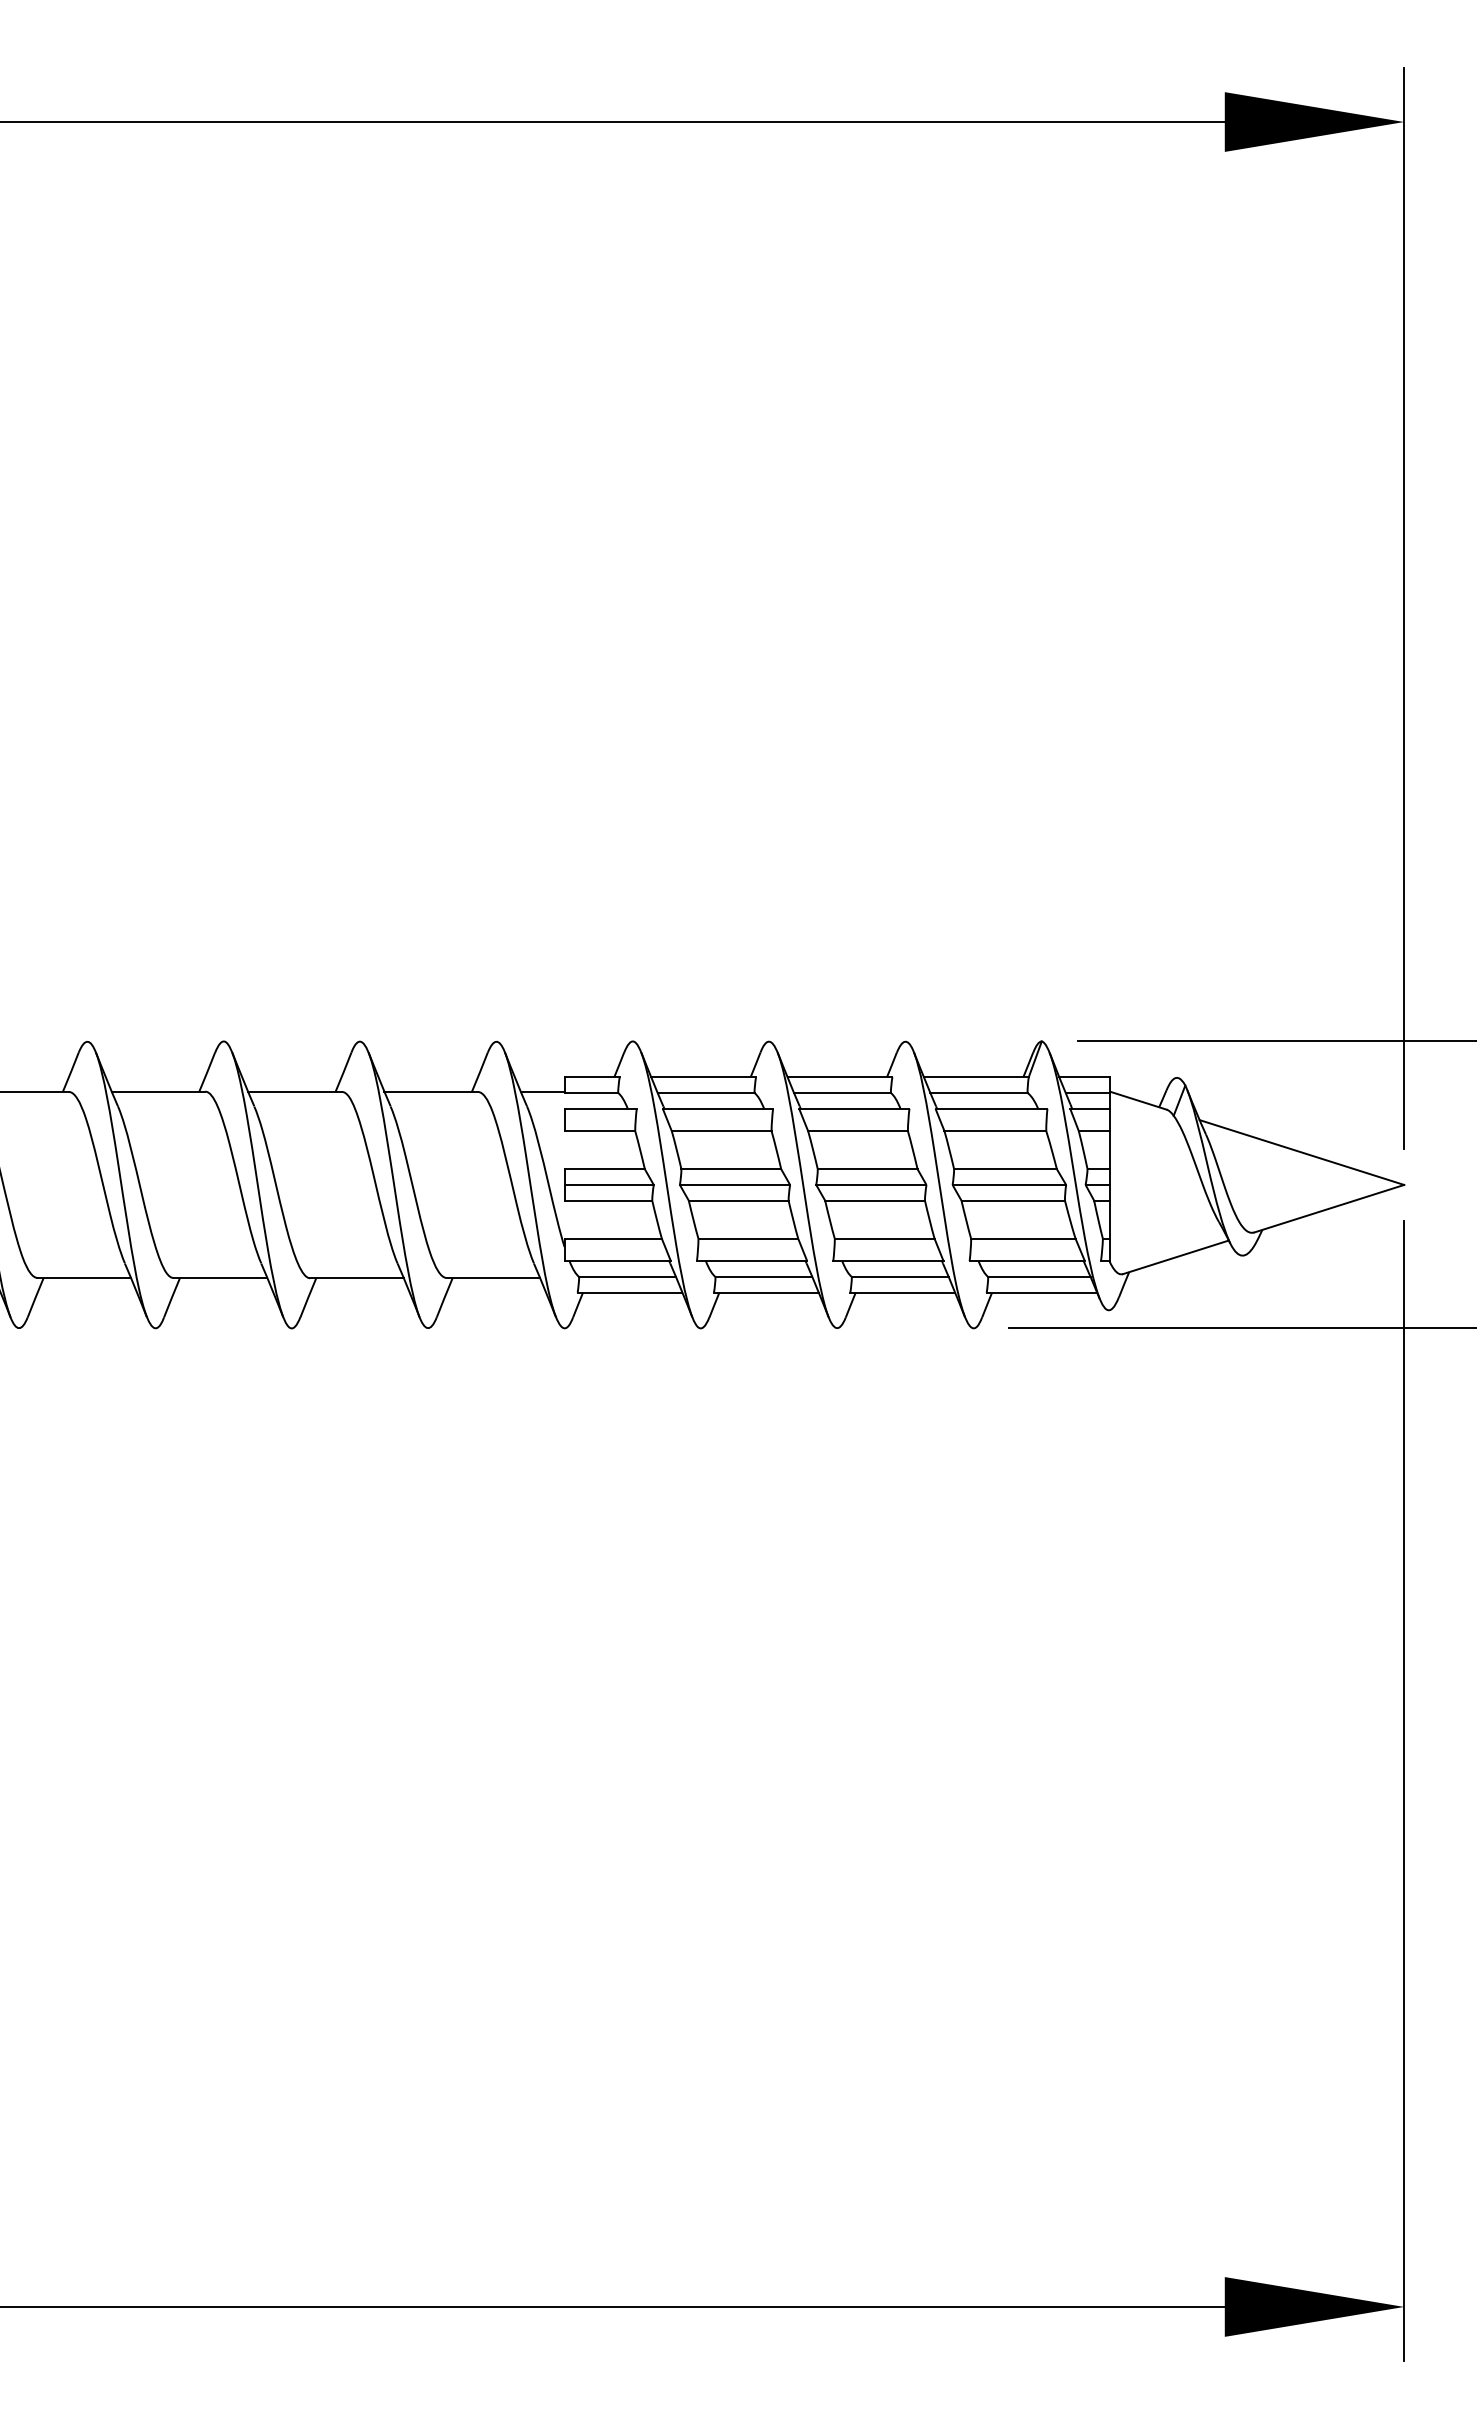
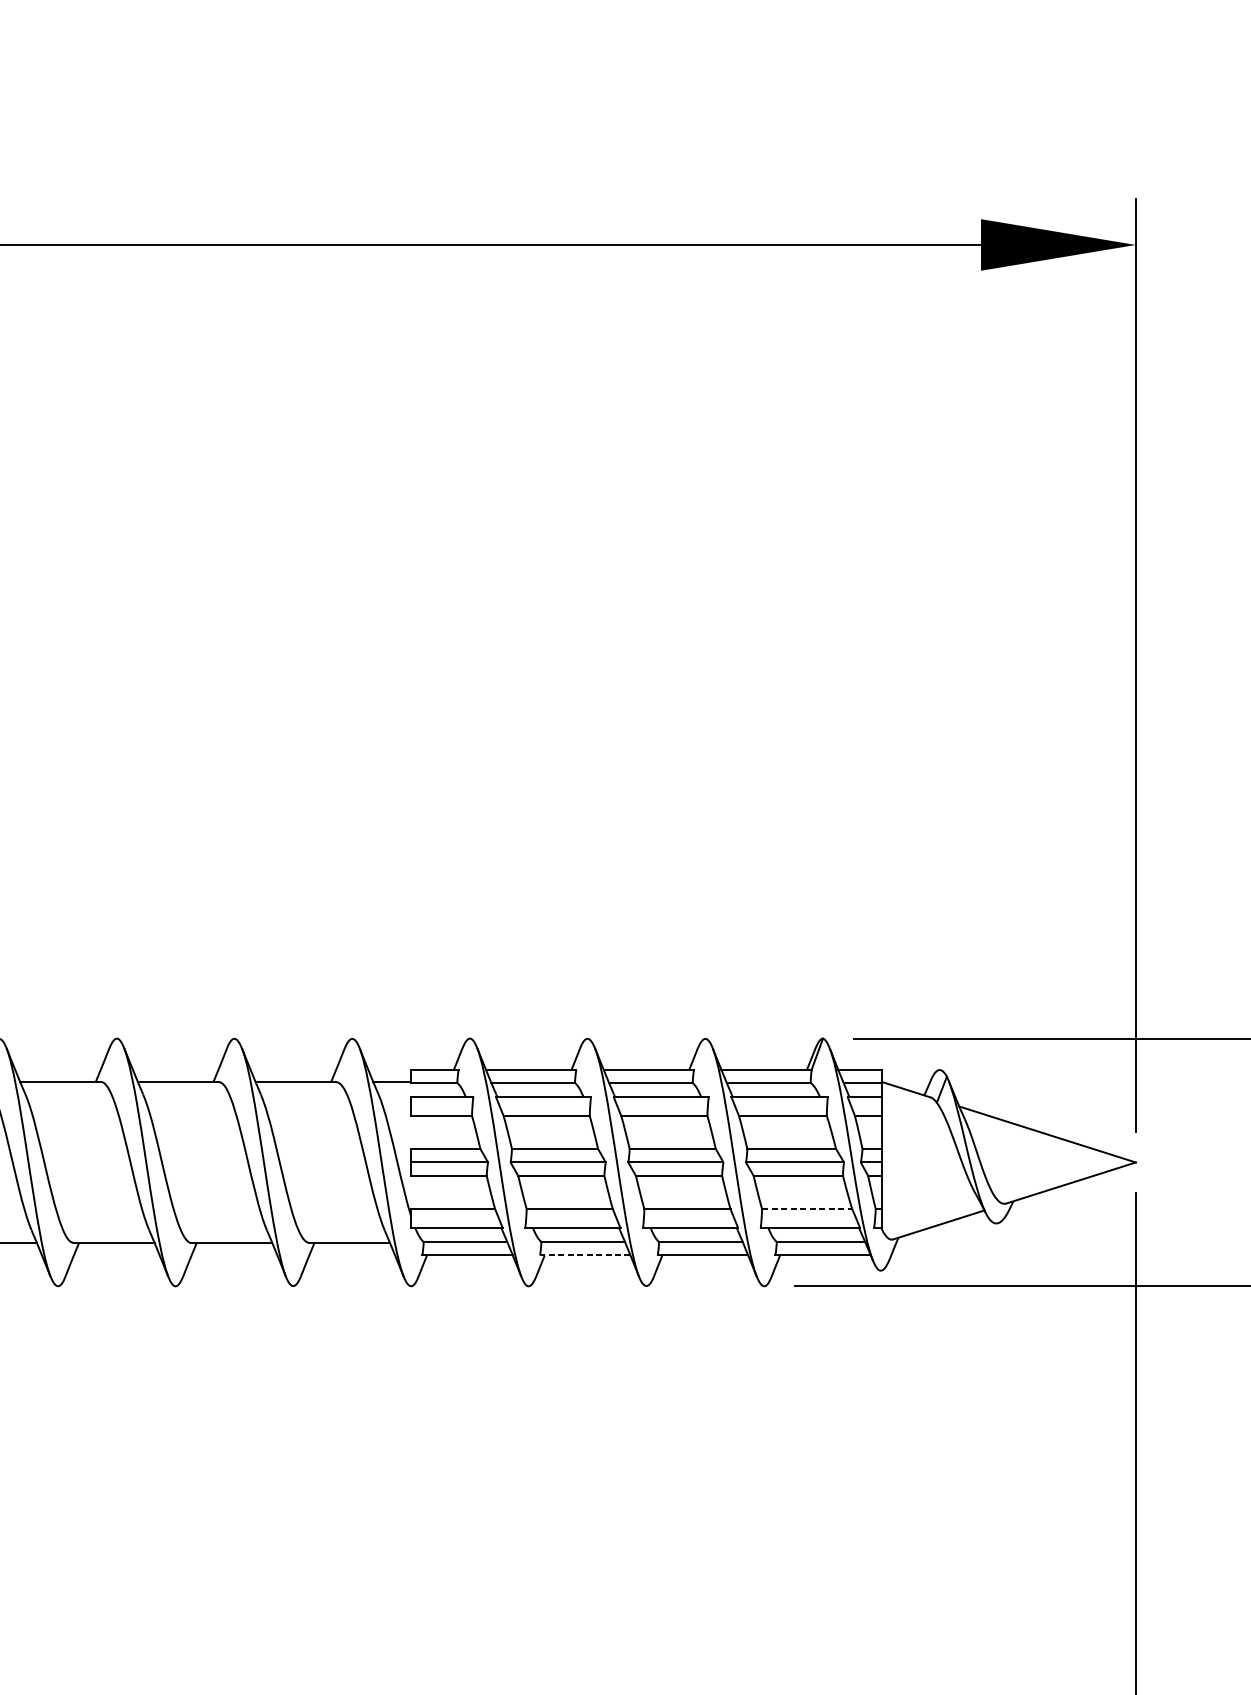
line: (1023, 1238) -> (807, 1208), solid -> dashed
line: (765, 1292) -> (584, 1255), solid -> dashed

